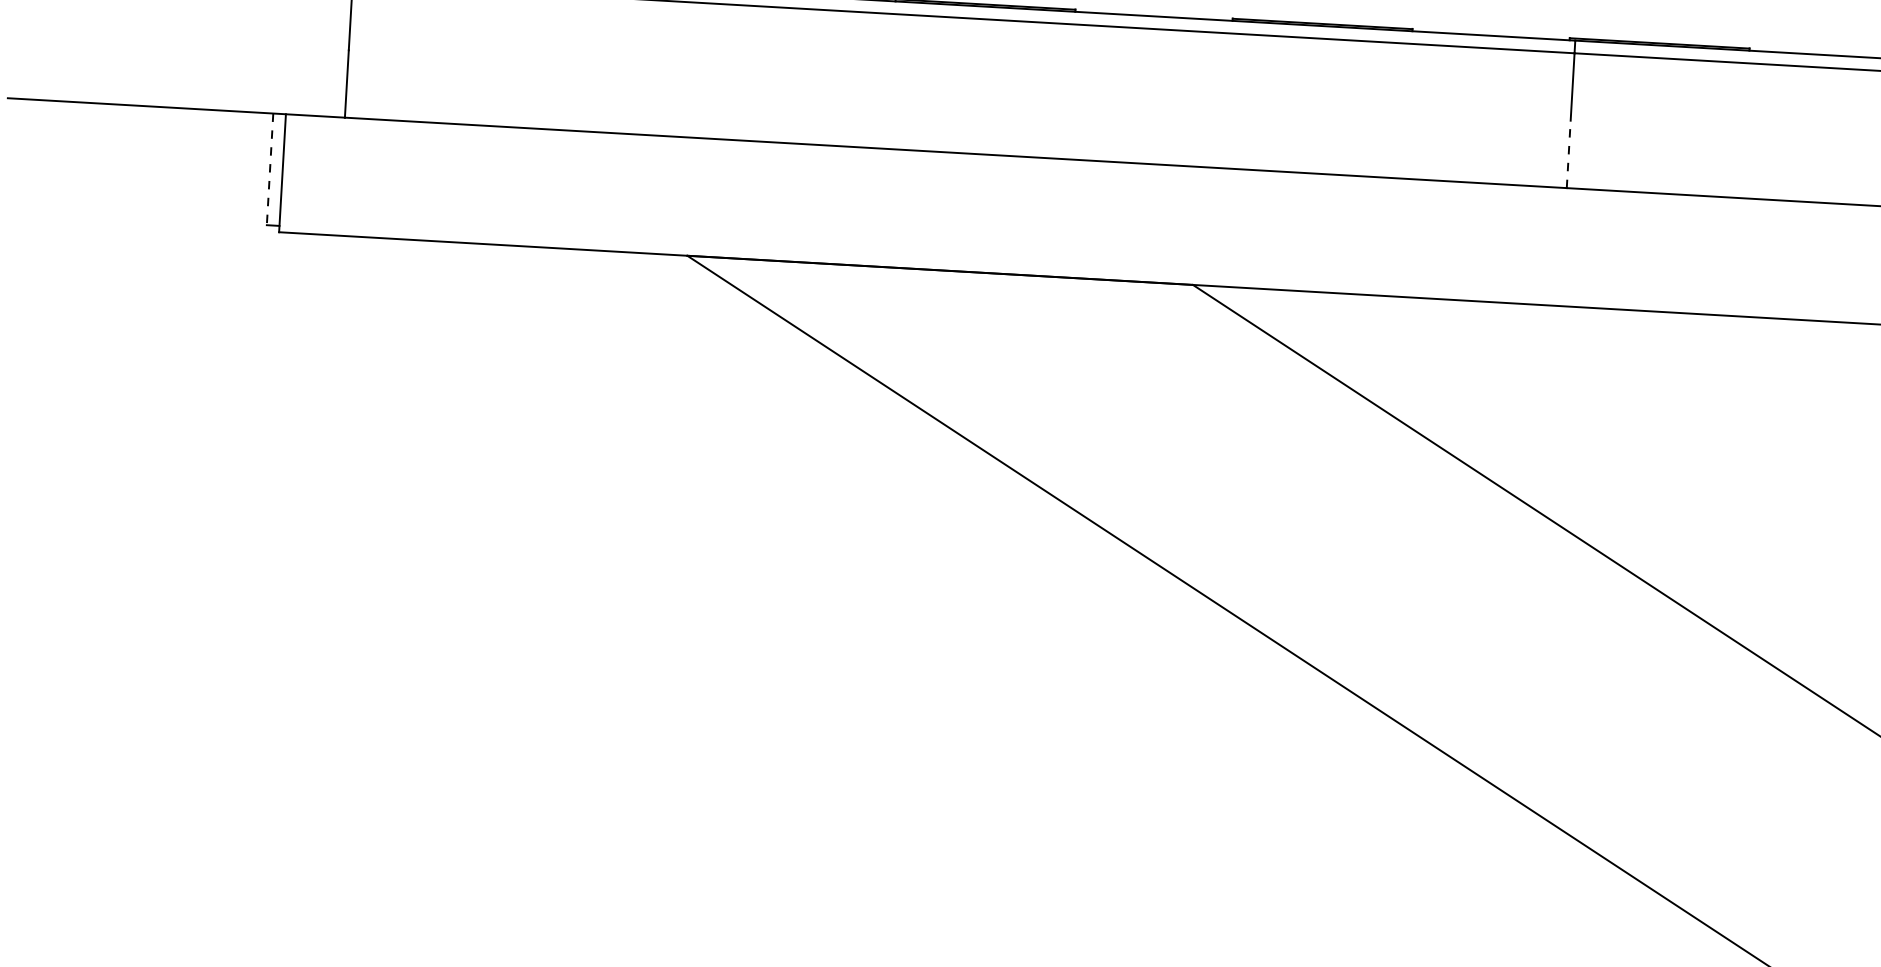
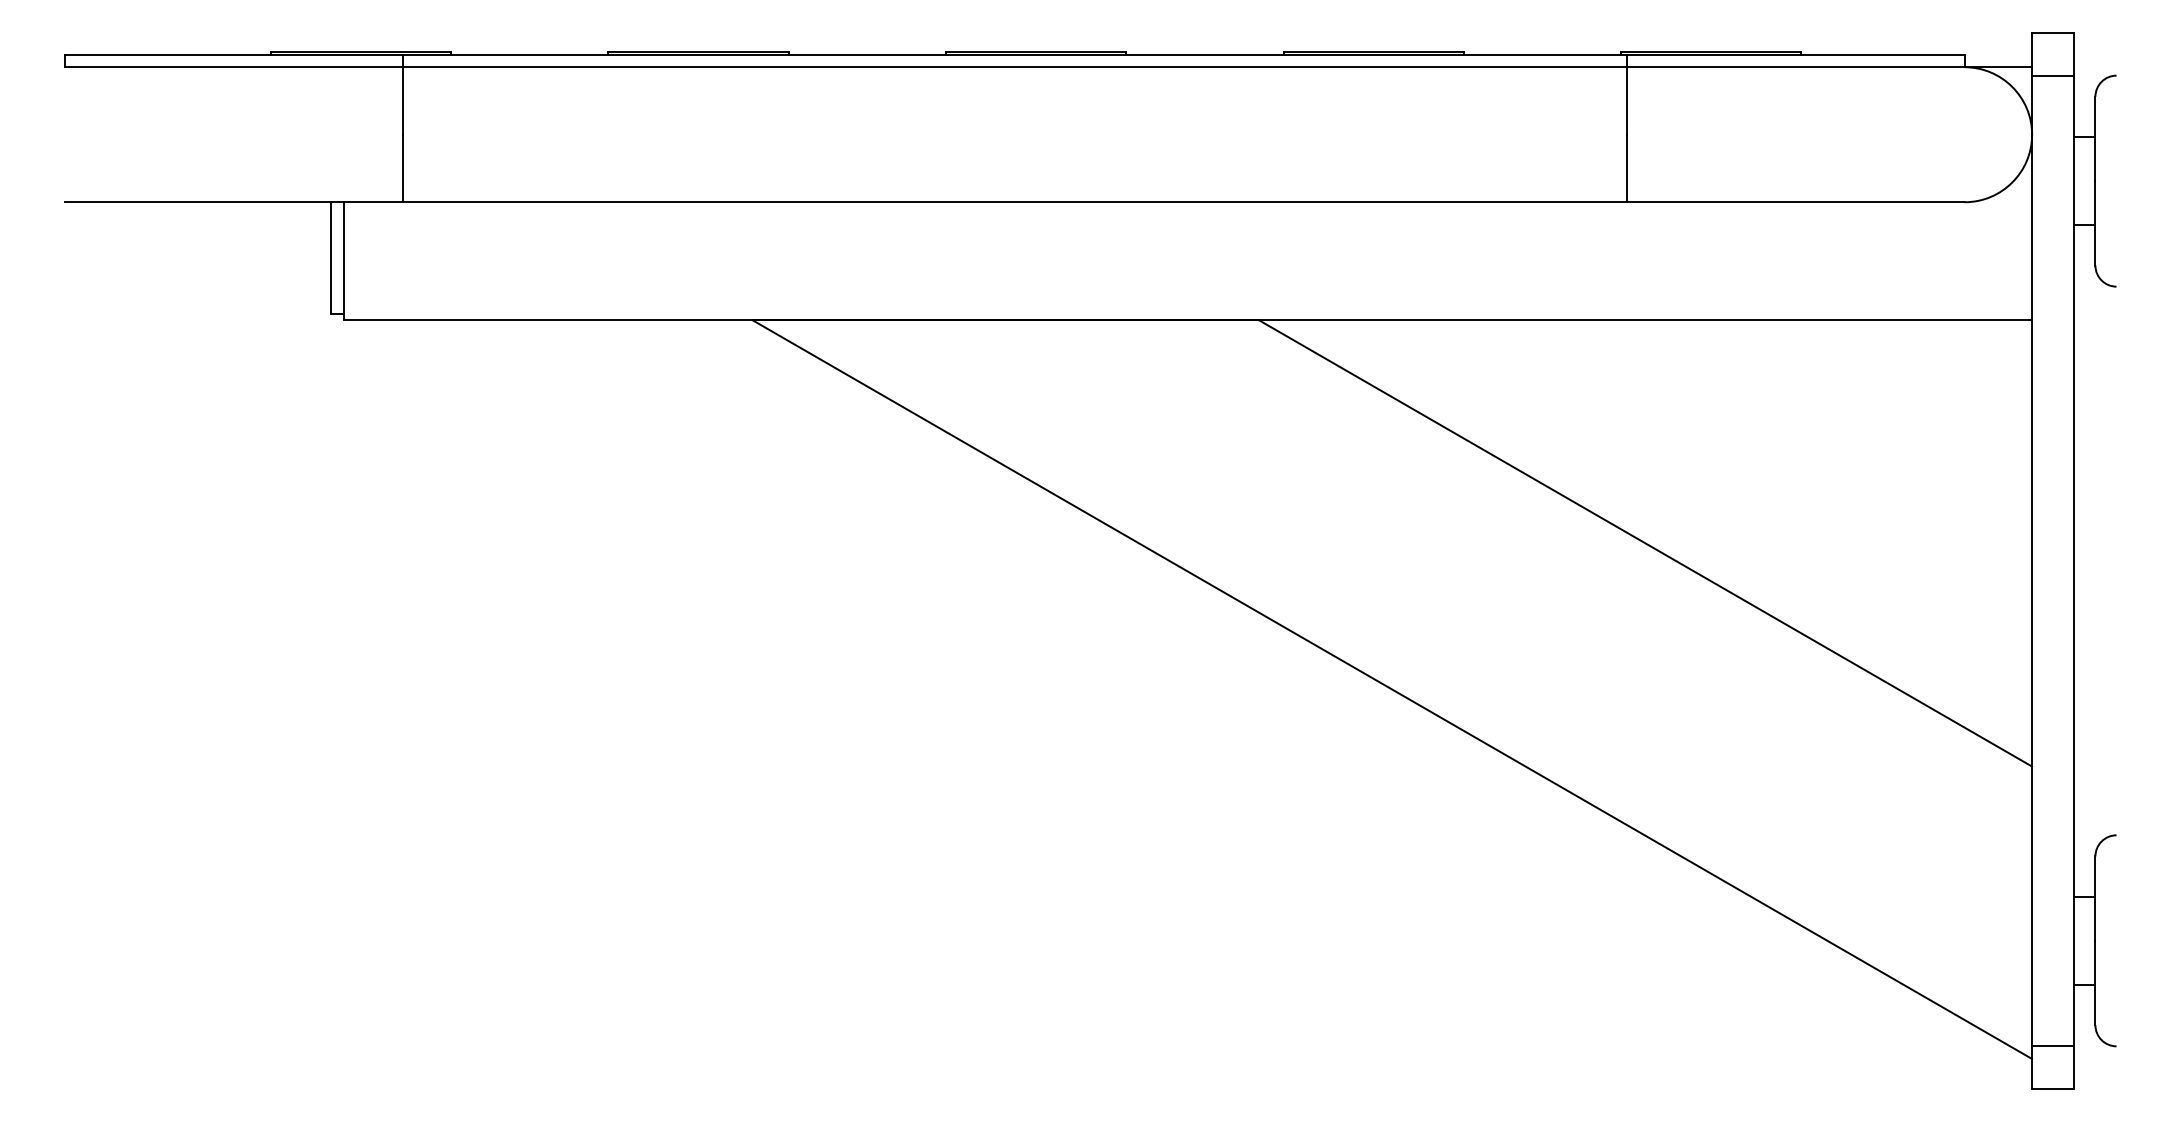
line: (1568, 154) -> (1626, 168), dashed -> solid
line: (270, 169) -> (331, 258), dashed -> solid

